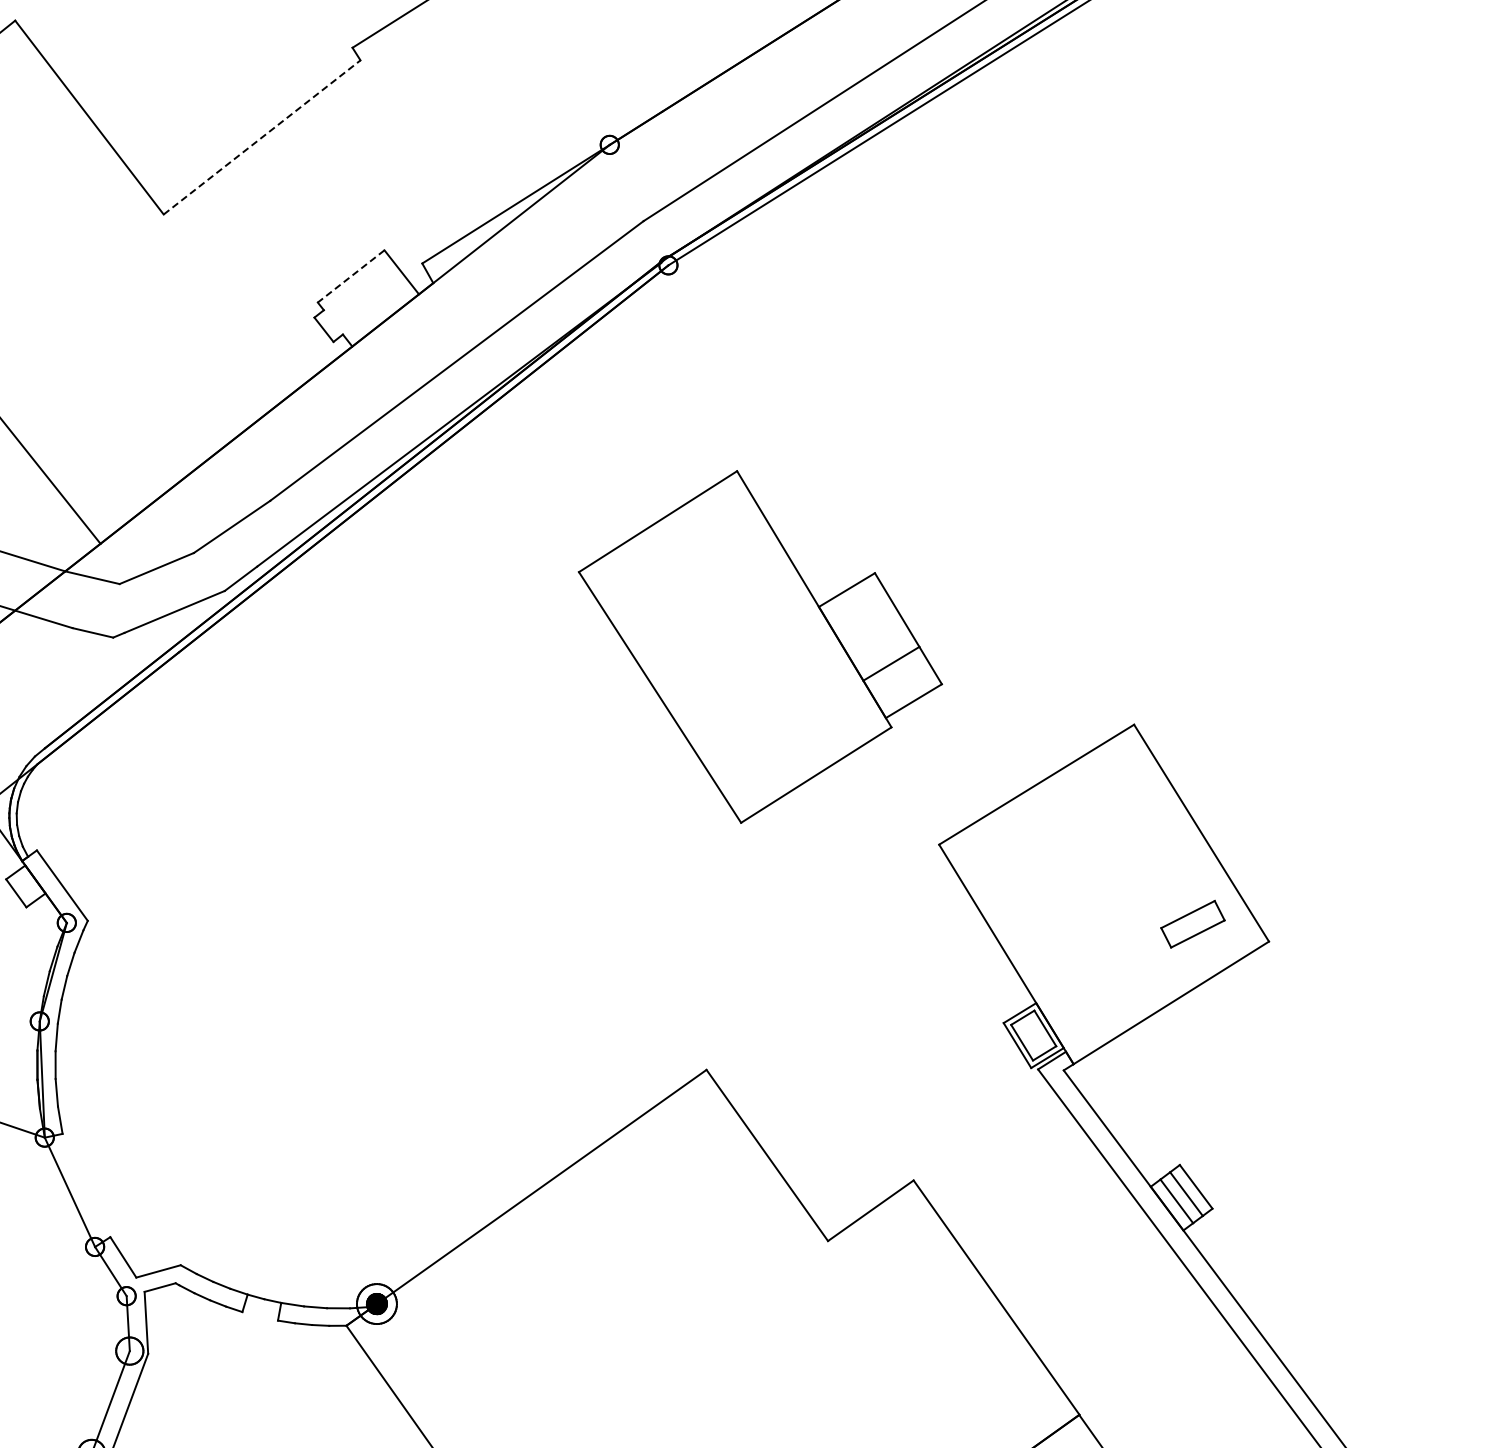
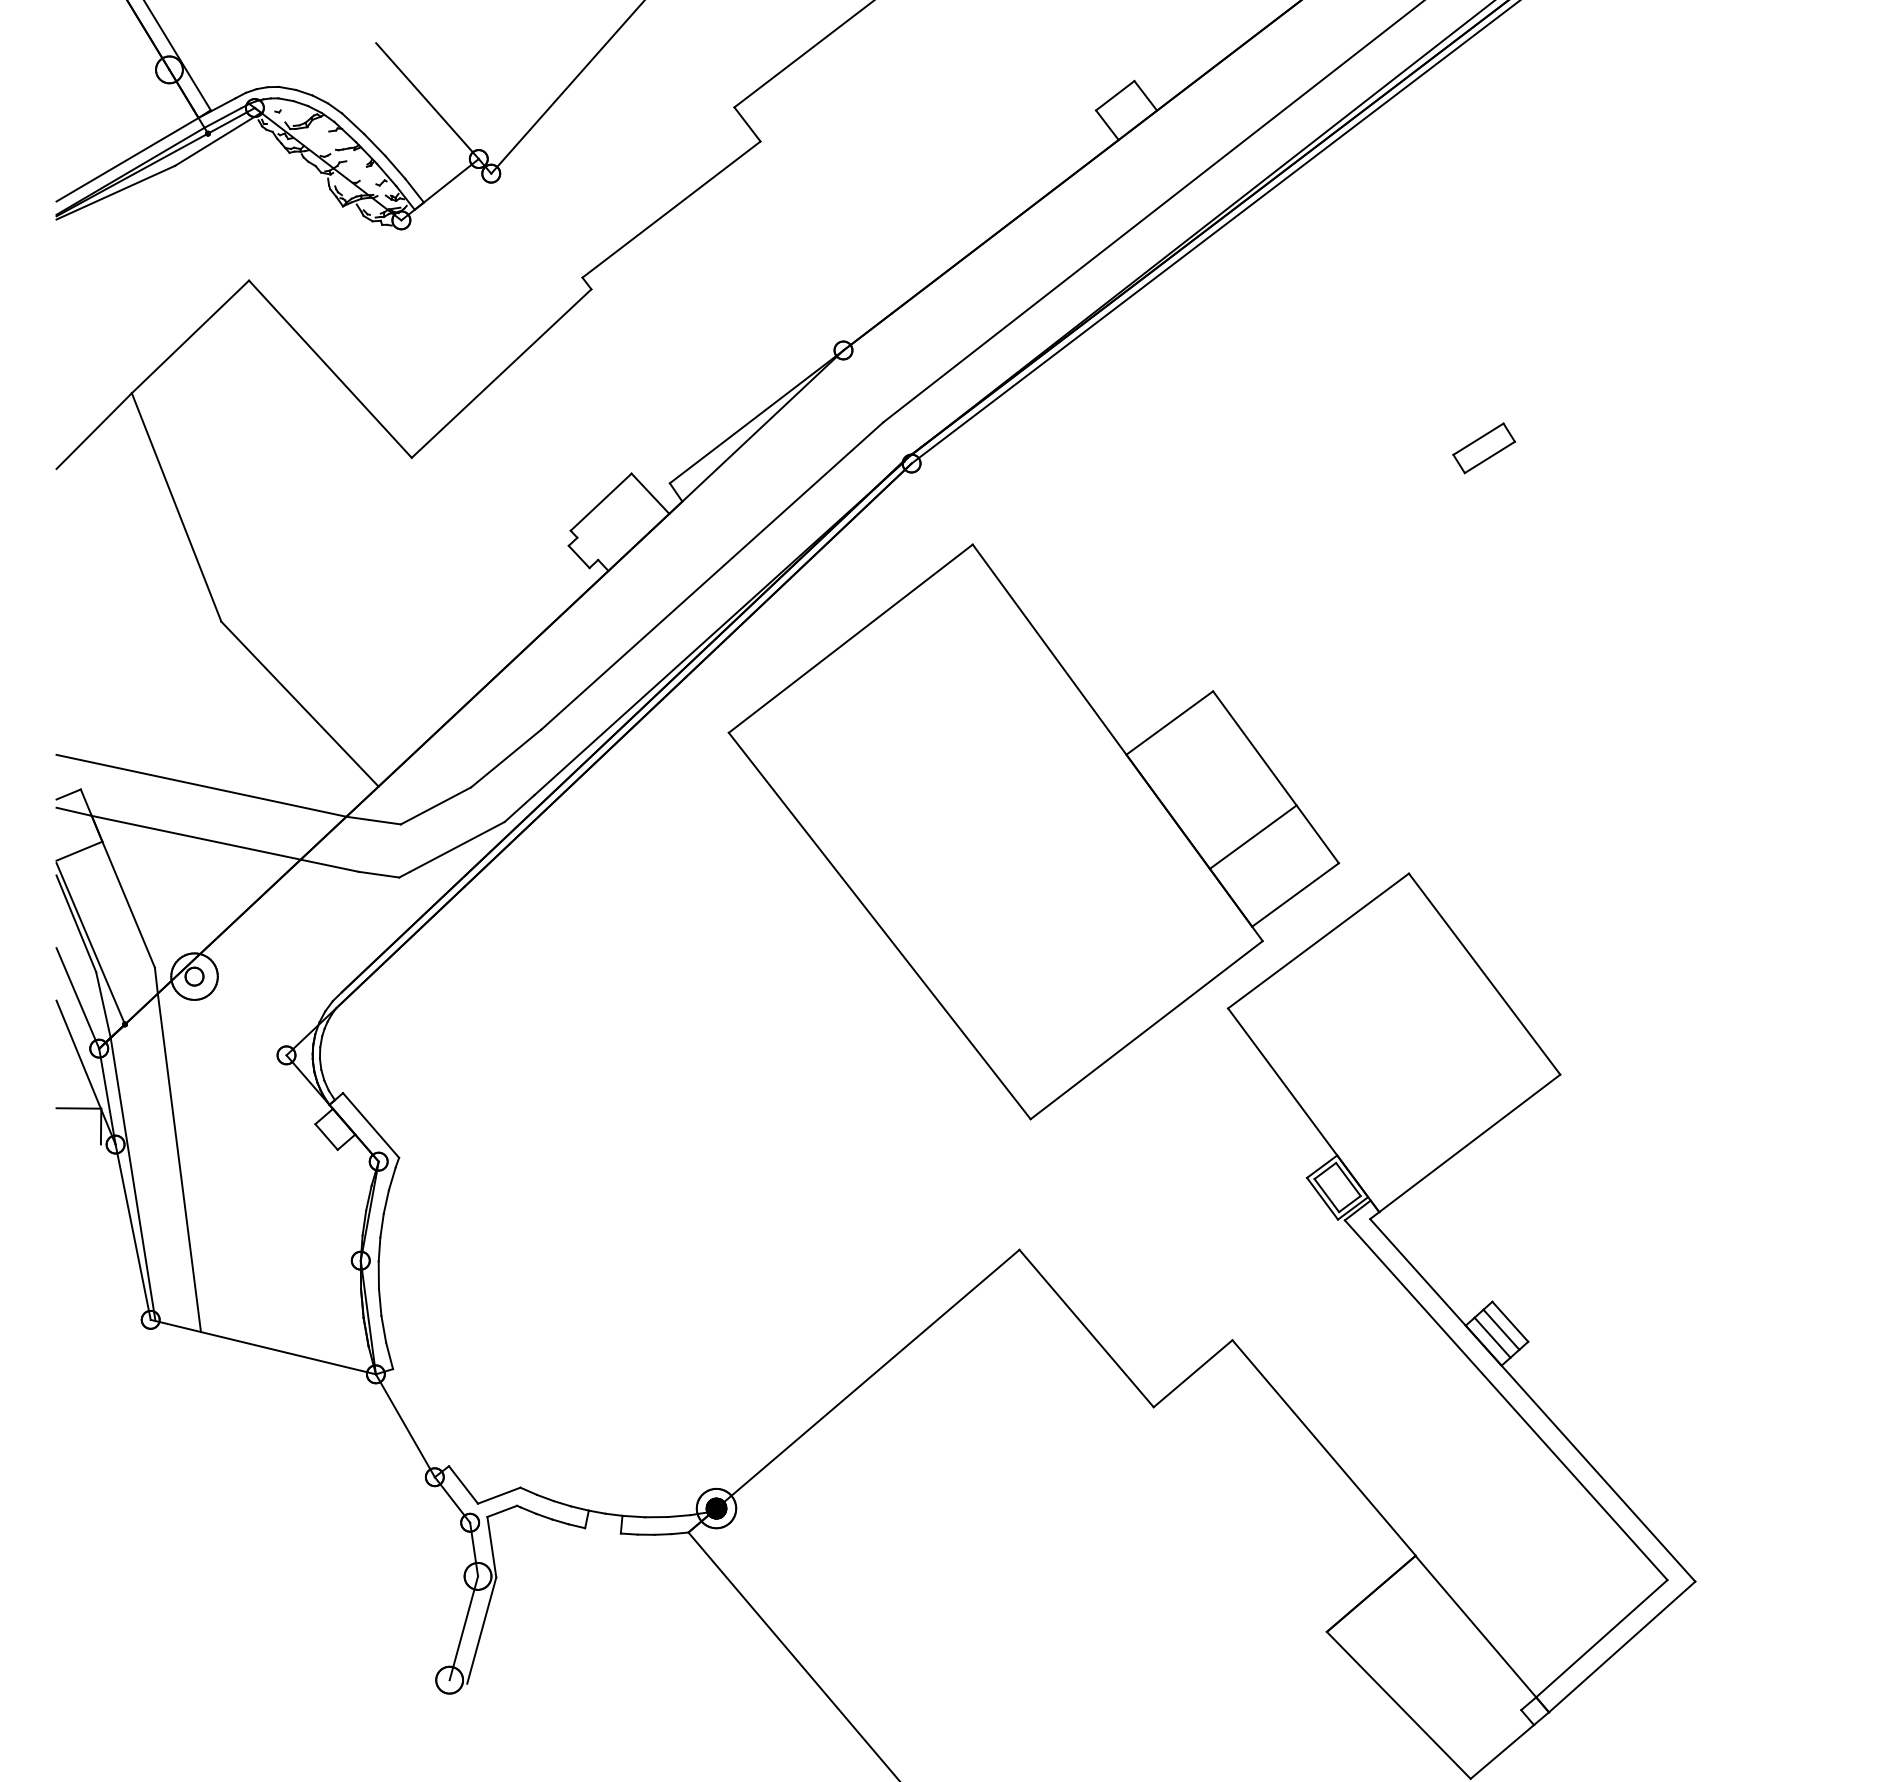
line: (262, 137) -> (501, 373), dashed -> solid
line: (351, 276) -> (601, 502), dashed -> solid
part: (758, 648) -> (1033, 831), size x1.67
part: (1192, 924) -> (1483, 448), moved

